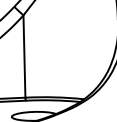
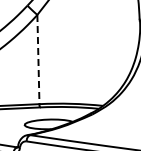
line: (24, 56) -> (38, 59), solid -> dashed

